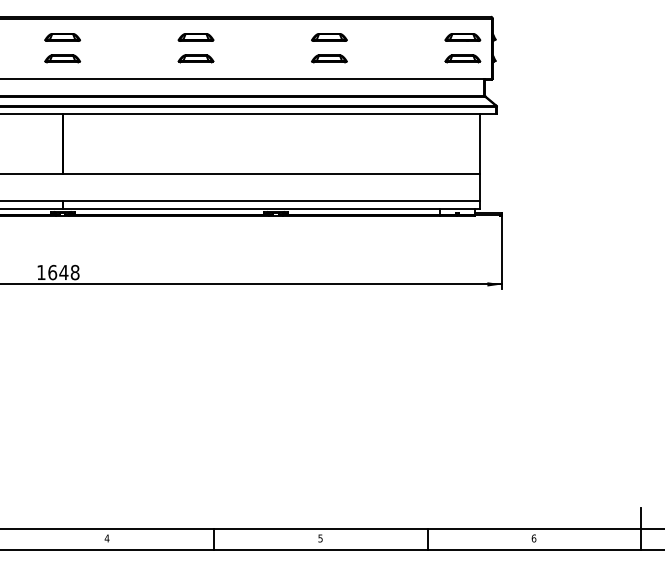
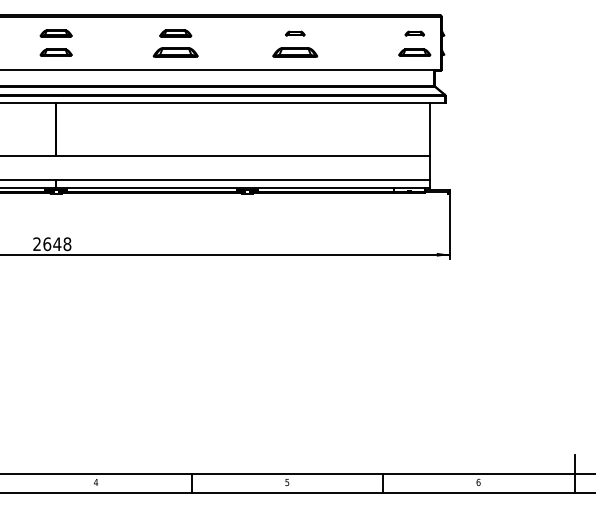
part: (329, 37) -> (295, 33), size x0.6
part: (462, 37) -> (414, 33), size x0.6
part: (195, 58) -> (175, 52), size x1.4
part: (329, 58) -> (295, 52), size x1.4
text: (41, 271) -> (37, 243), 1648 -> 2648

